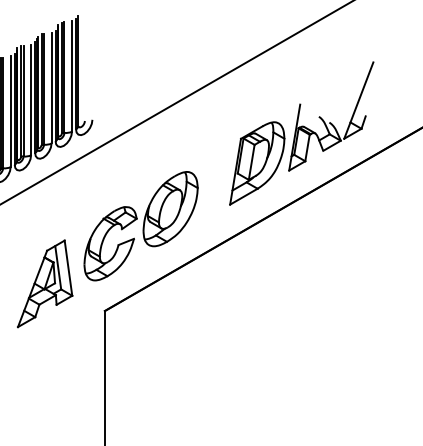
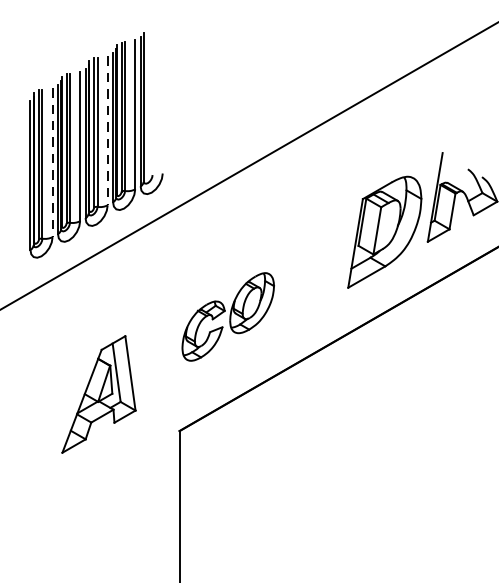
line: (51, 88) -> (107, 131), solid -> dashed
line: (10, 112) -> (52, 163), solid -> dashed
part: (140, 226) -> (227, 317), size x0.6

